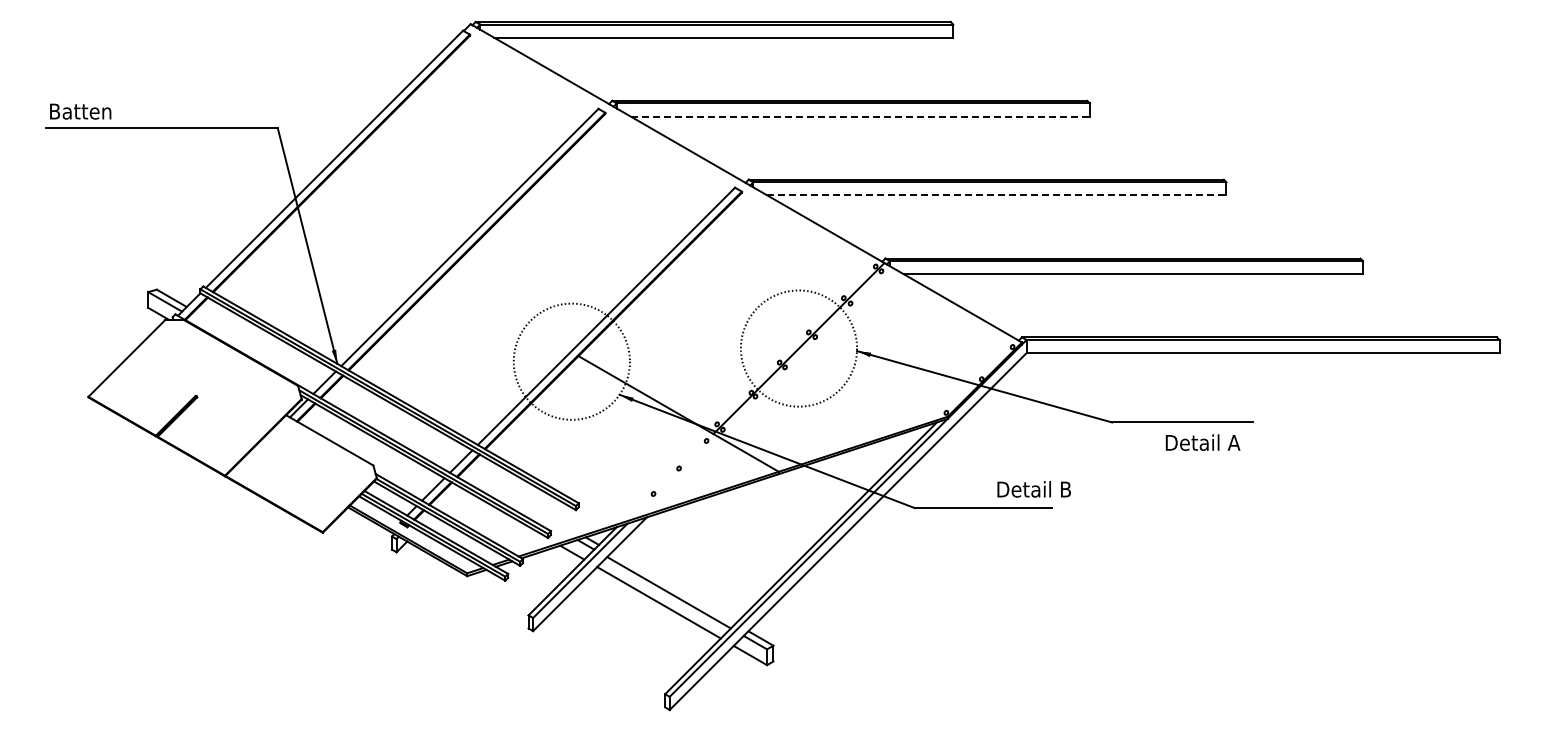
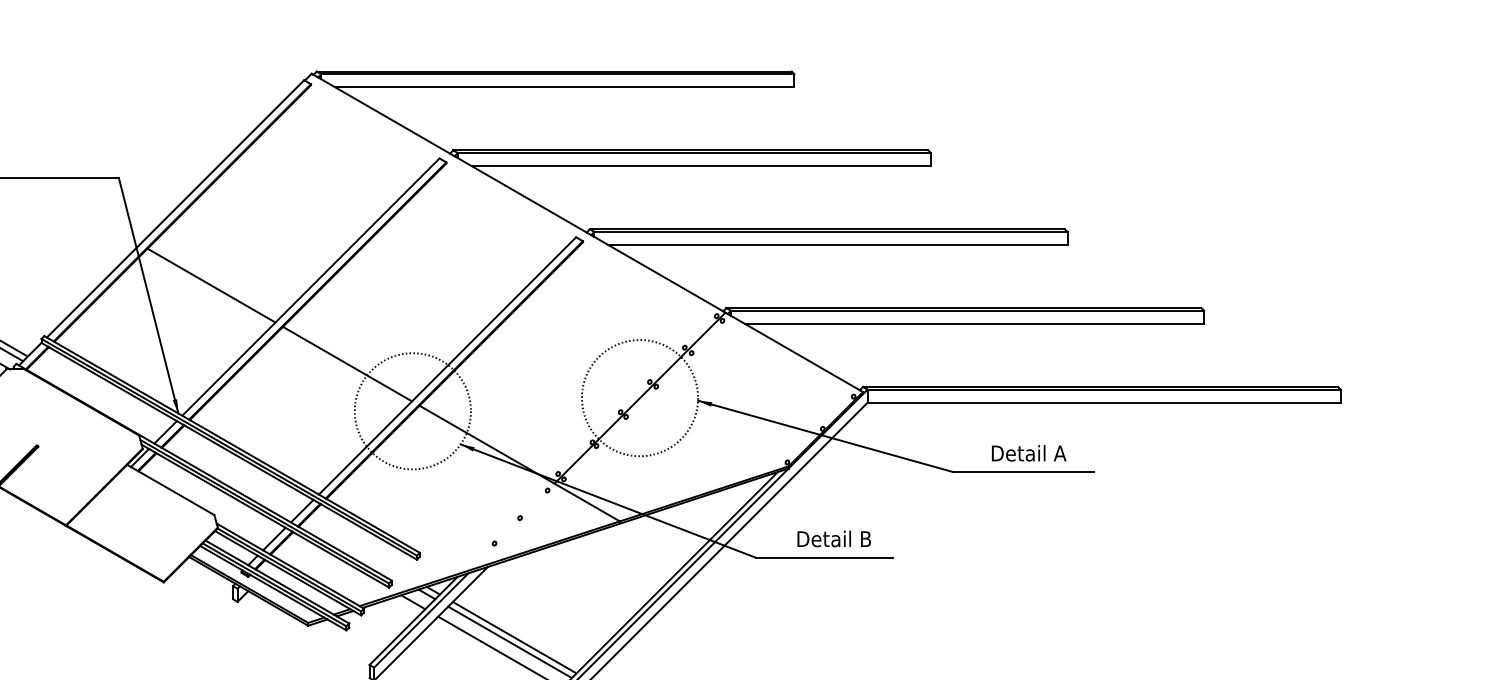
line: (860, 116) -> (701, 166), dashed -> solid
line: (996, 195) -> (837, 245), dashed -> solid
line: (370, 235) -> (211, 285), added
line: (506, 314) -> (347, 364), added
text: (1202, 442) -> (1028, 453), moved
text: (1033, 489) -> (833, 539), moved
line: (673, 587) -> (514, 637), added

